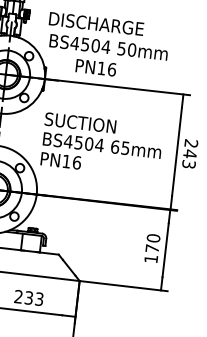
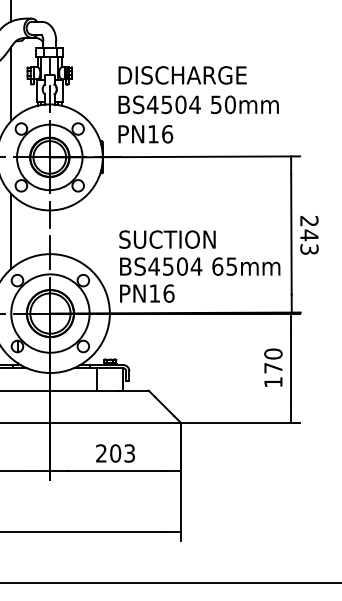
text: (96, 24) -> (182, 75), moved
text: (108, 47) -> (198, 104), moved
text: (95, 67) -> (145, 134), moved
text: (101, 145) -> (199, 266), moved
text: (28, 298) -> (115, 453), 233 -> 203

